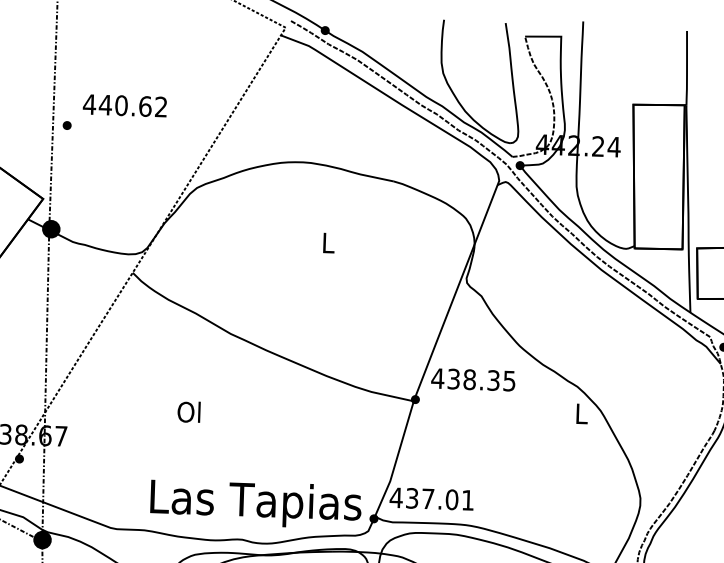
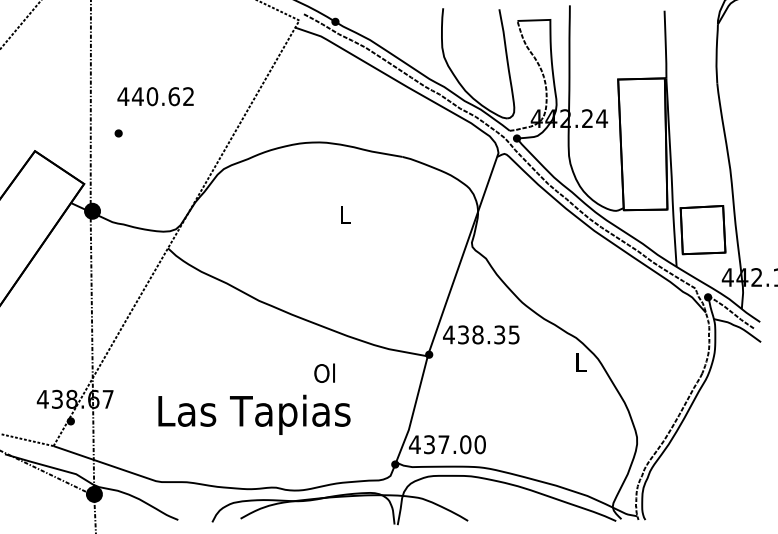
part: (66, 125) -> (118, 133), moved
text: (188, 411) -> (324, 372), moved
text: (467, 500) -> (479, 444), 437.01 -> 437.00
text: (256, 503) -> (254, 414), moved

